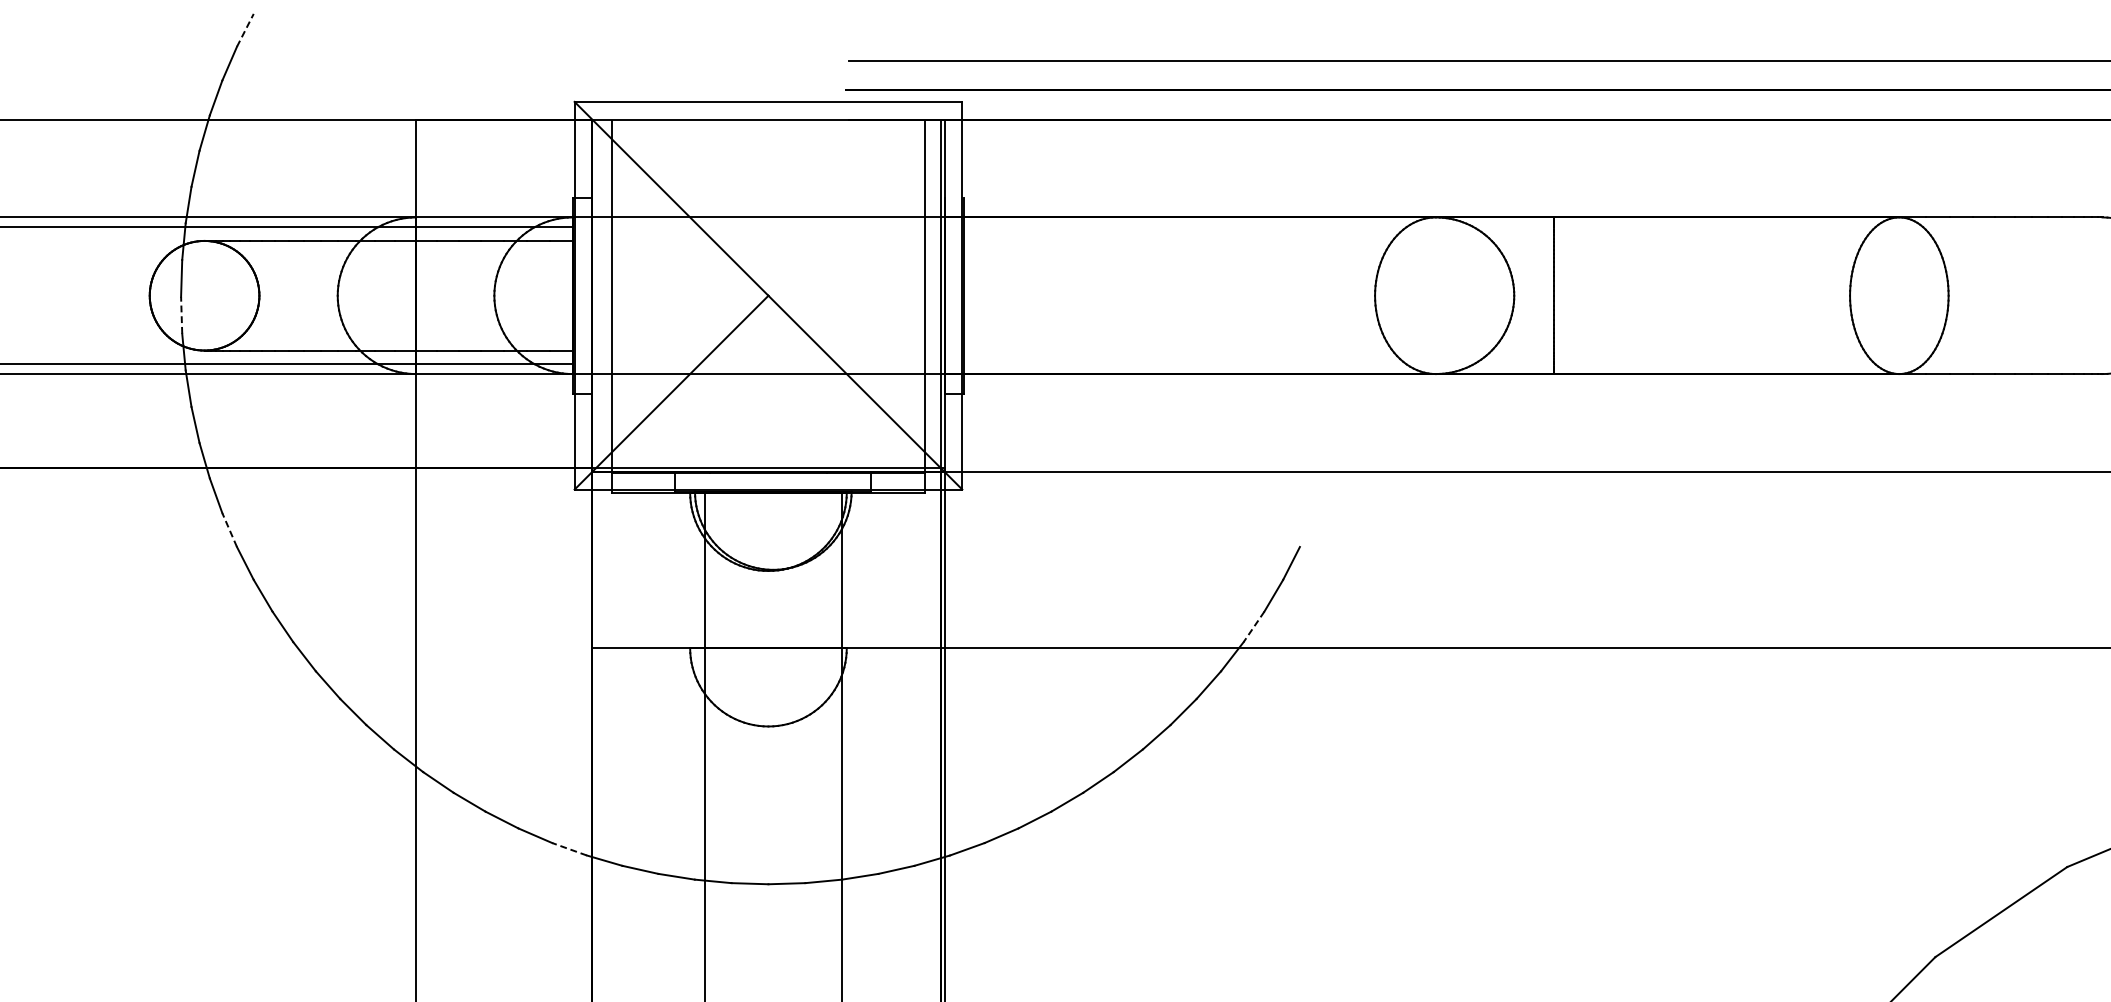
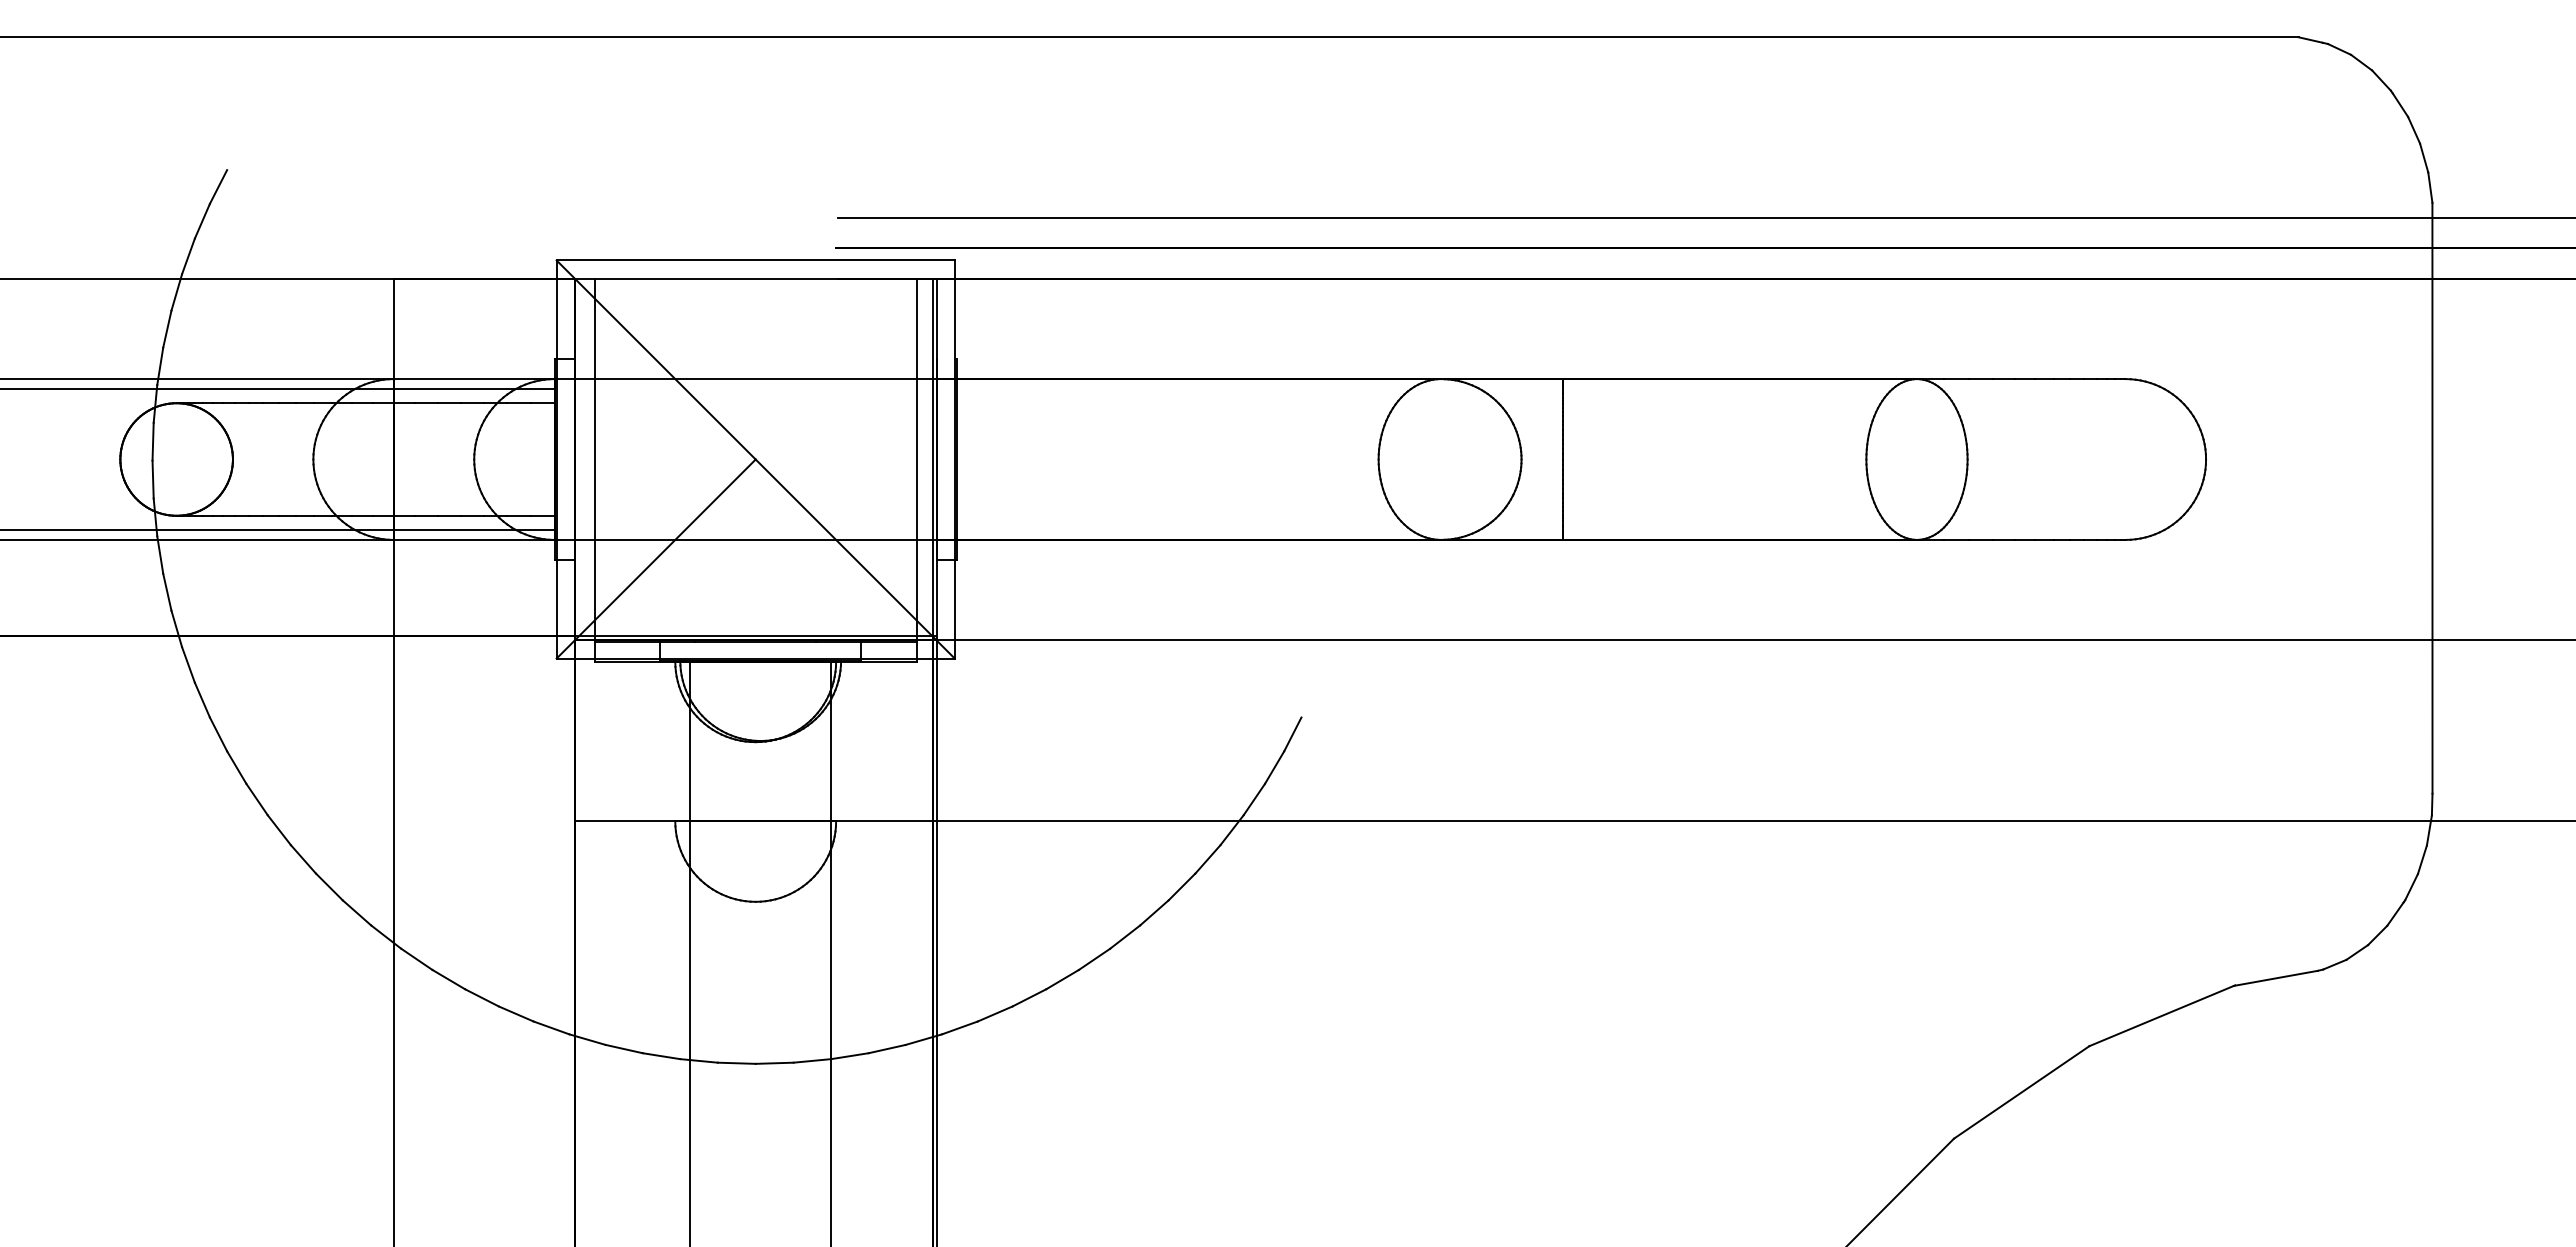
line: (245, 30) -> (218, 187), dashed -> solid
line: (182, 315) -> (153, 479), dashed -> solid
line: (229, 530) -> (202, 700), dashed -> solid
line: (1254, 626) -> (1254, 799), dashed -> solid
line: (569, 848) -> (551, 1027), dashed -> solid

